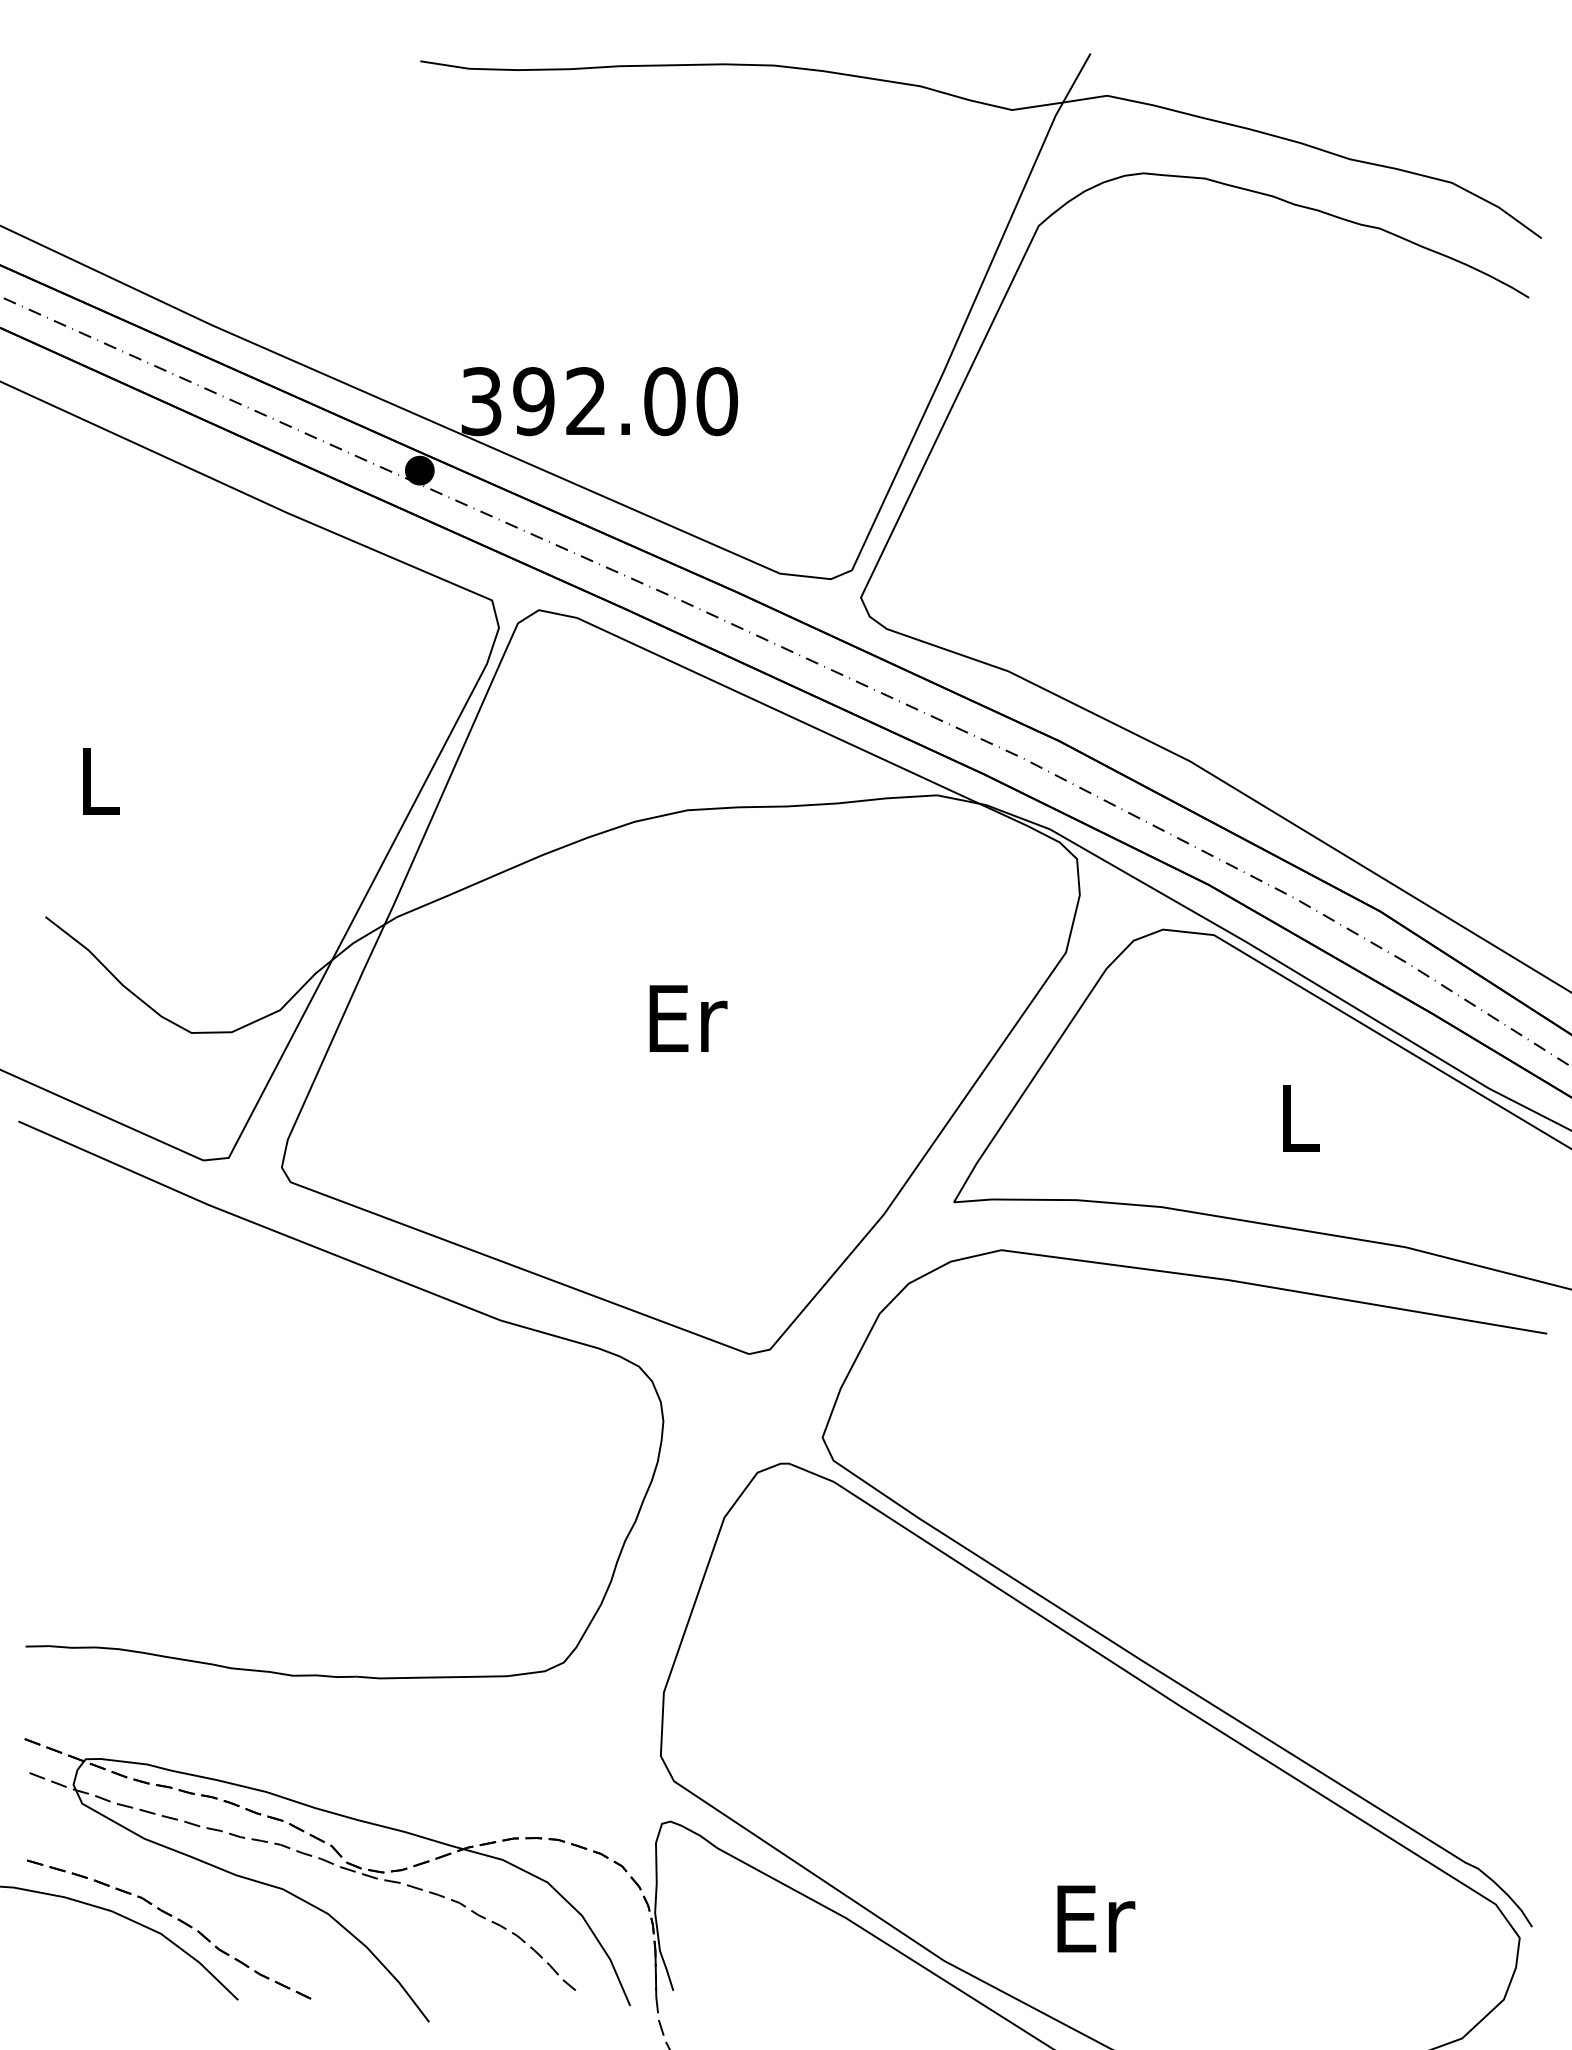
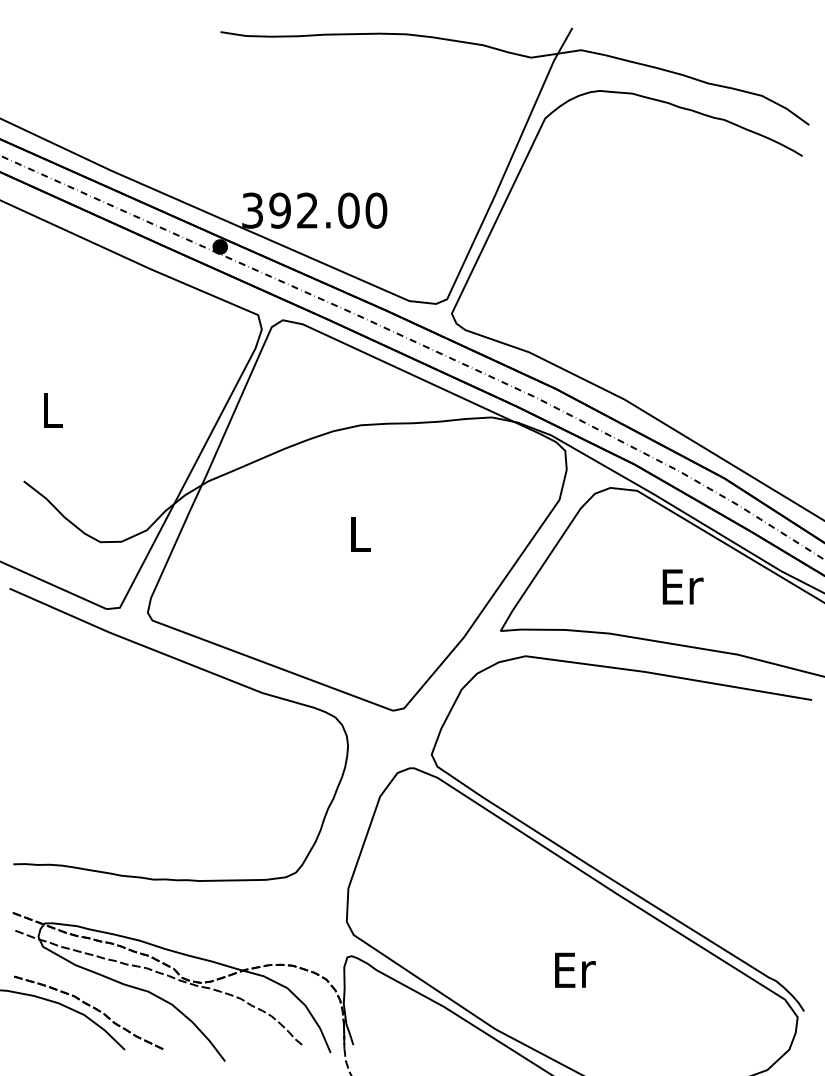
text: (688, 1018) -> (361, 534), Er -> L
text: (1300, 1117) -> (682, 586), L -> Er
text: (1096, 1917) -> (575, 969), moved

